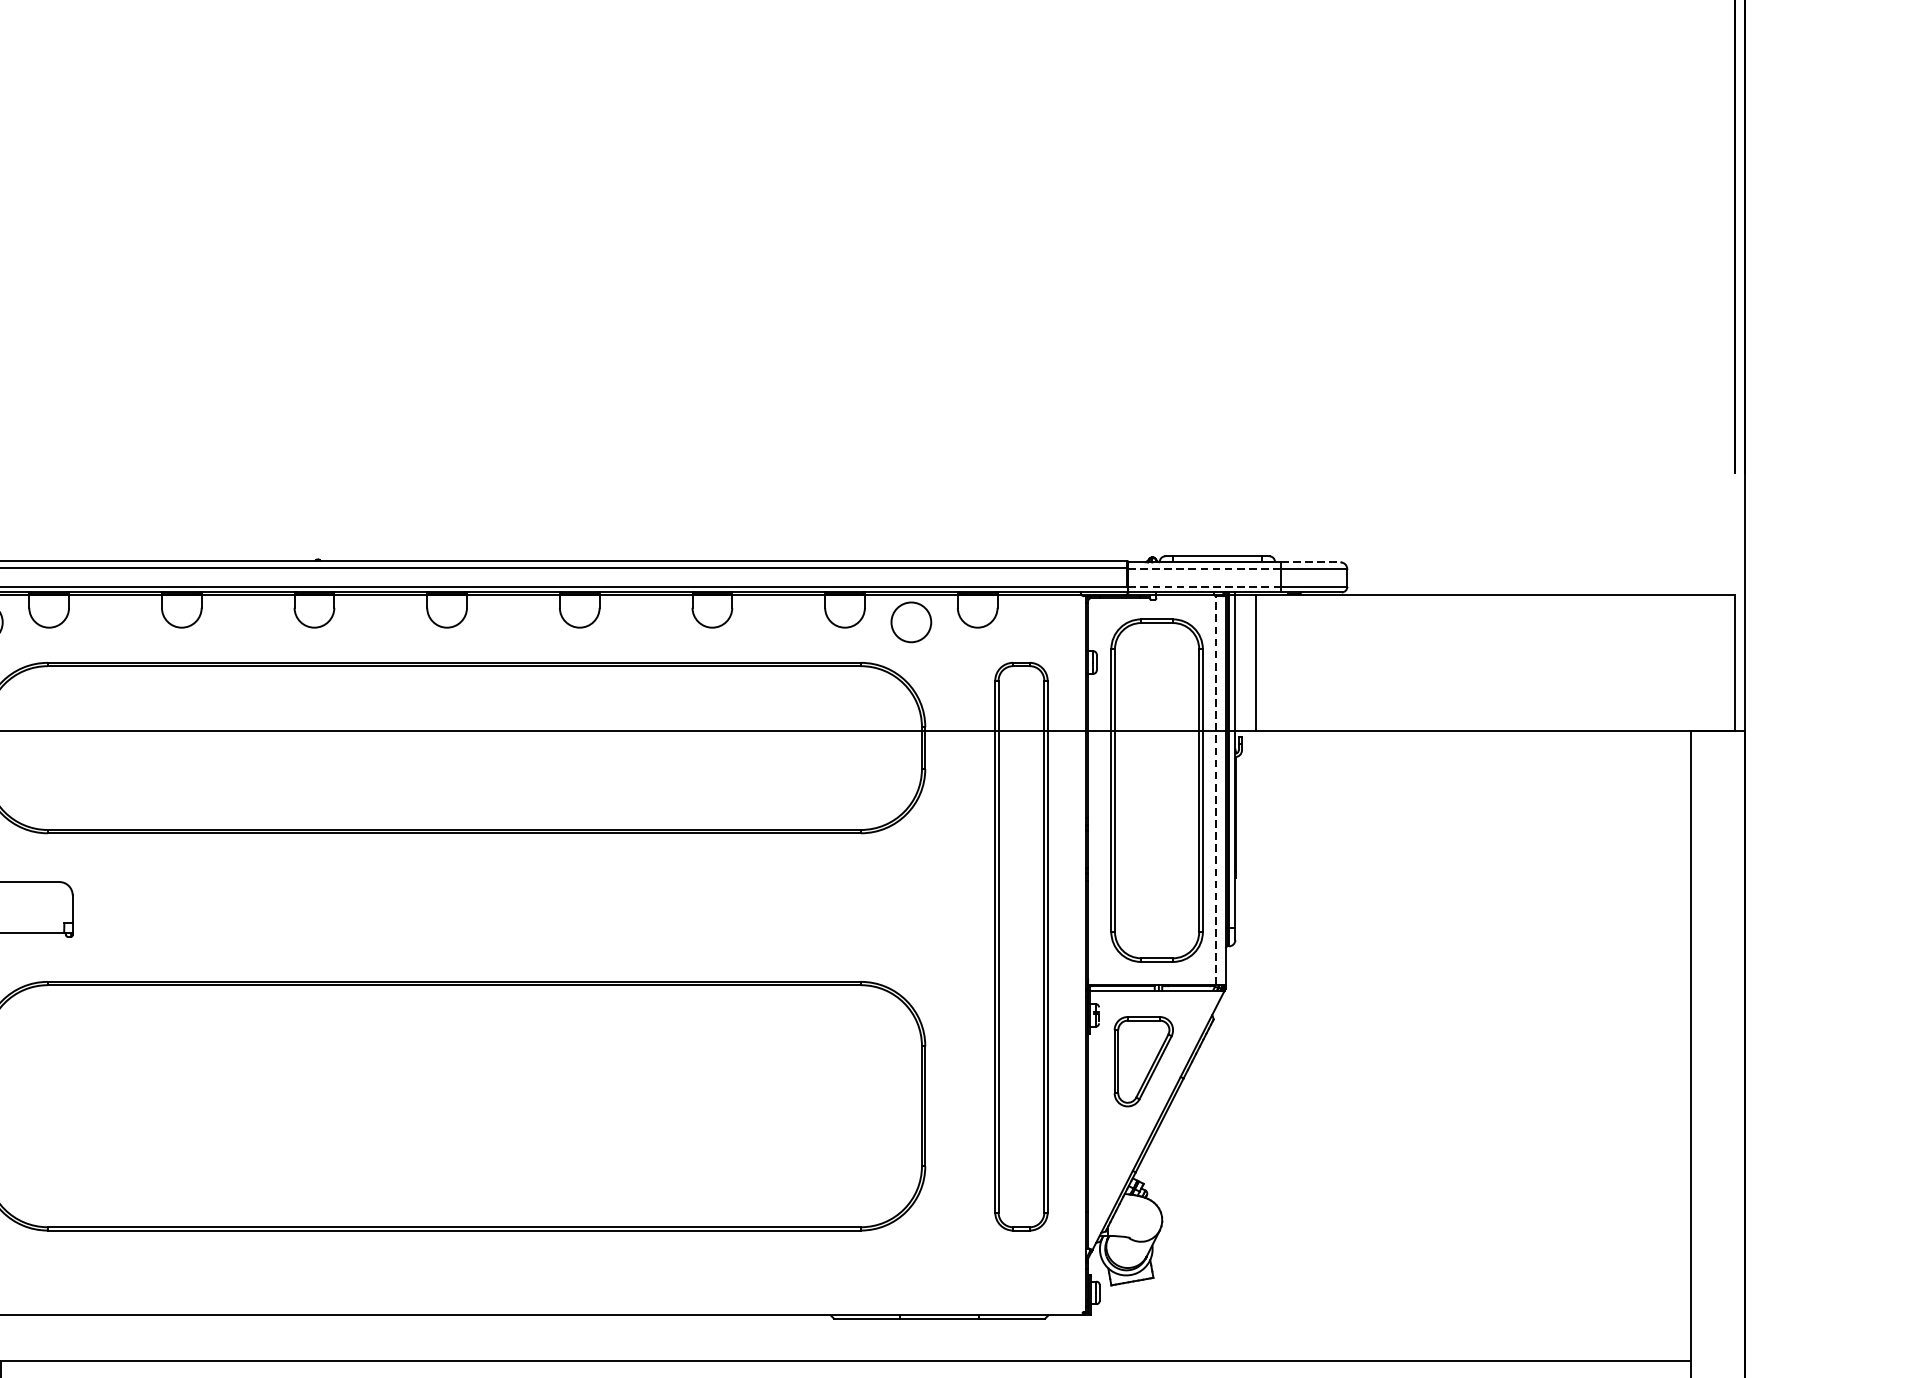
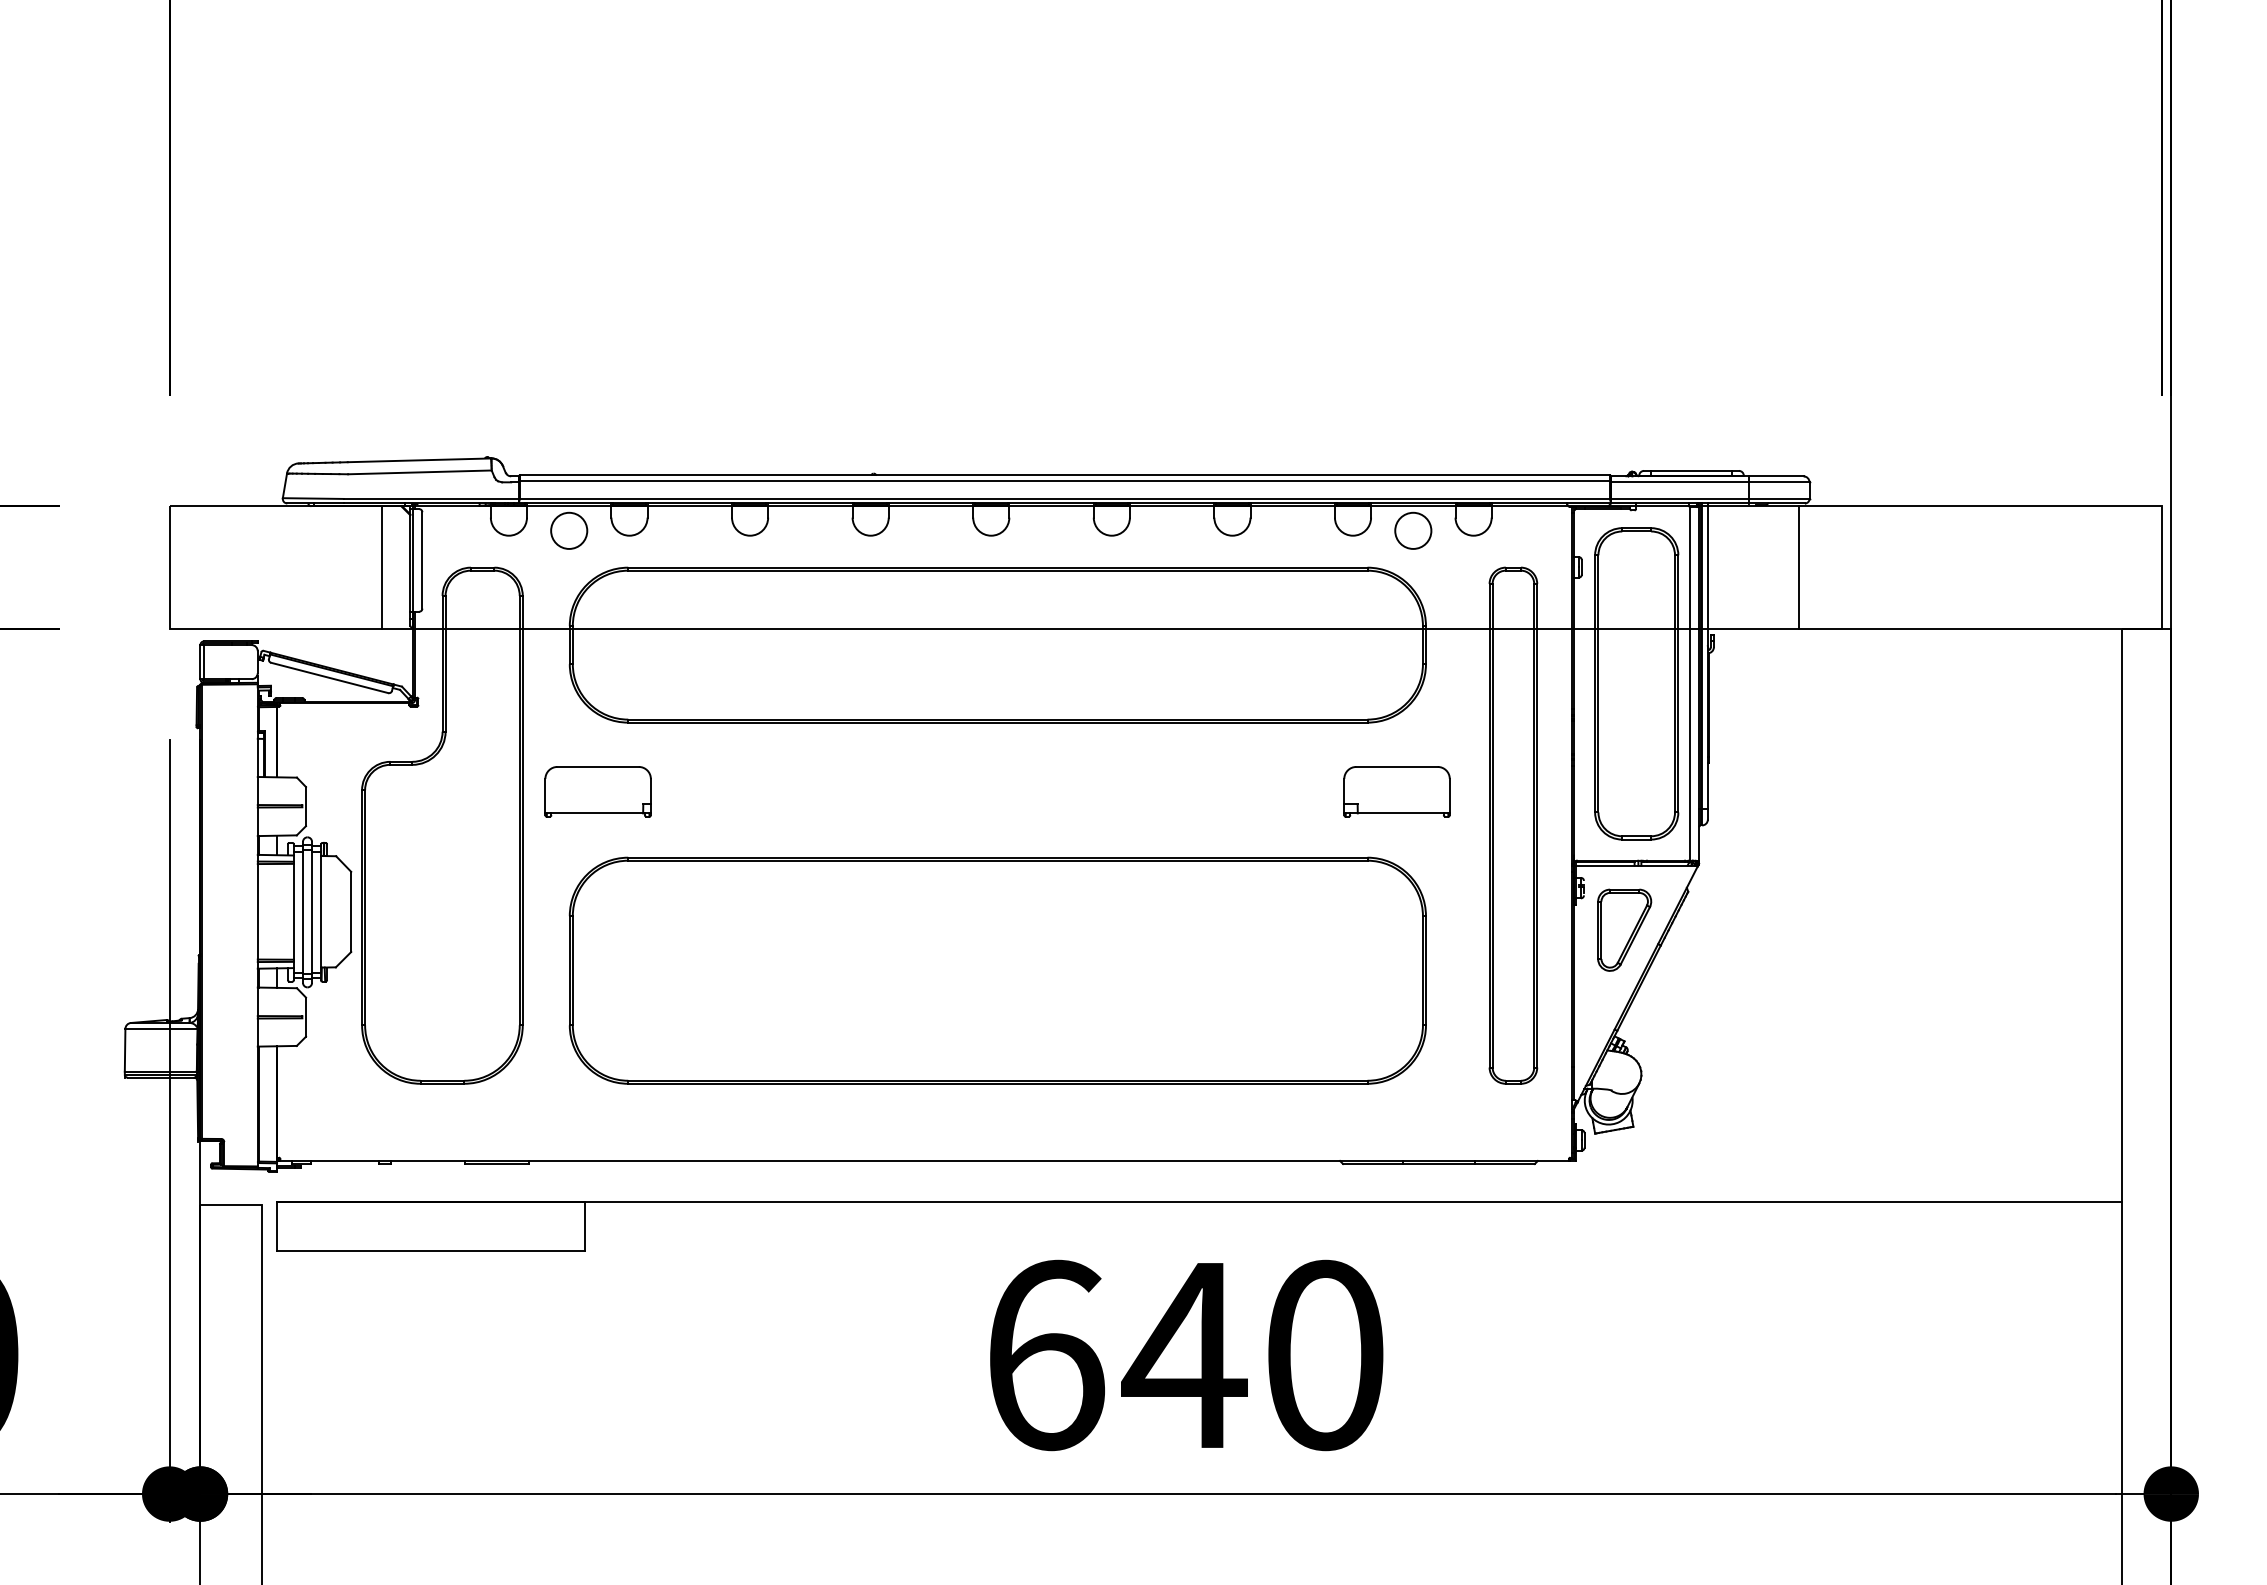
line: (1310, 562) -> (1776, 476), dashed -> solid
line: (1204, 569) -> (1679, 482), dashed -> solid
line: (1205, 586) -> (1680, 498), dashed -> solid
line: (1255, 662) -> (1798, 567), moved
line: (1216, 790) -> (1690, 683), dashed -> solid
part: (892, 909) -> (1396, 791), added

